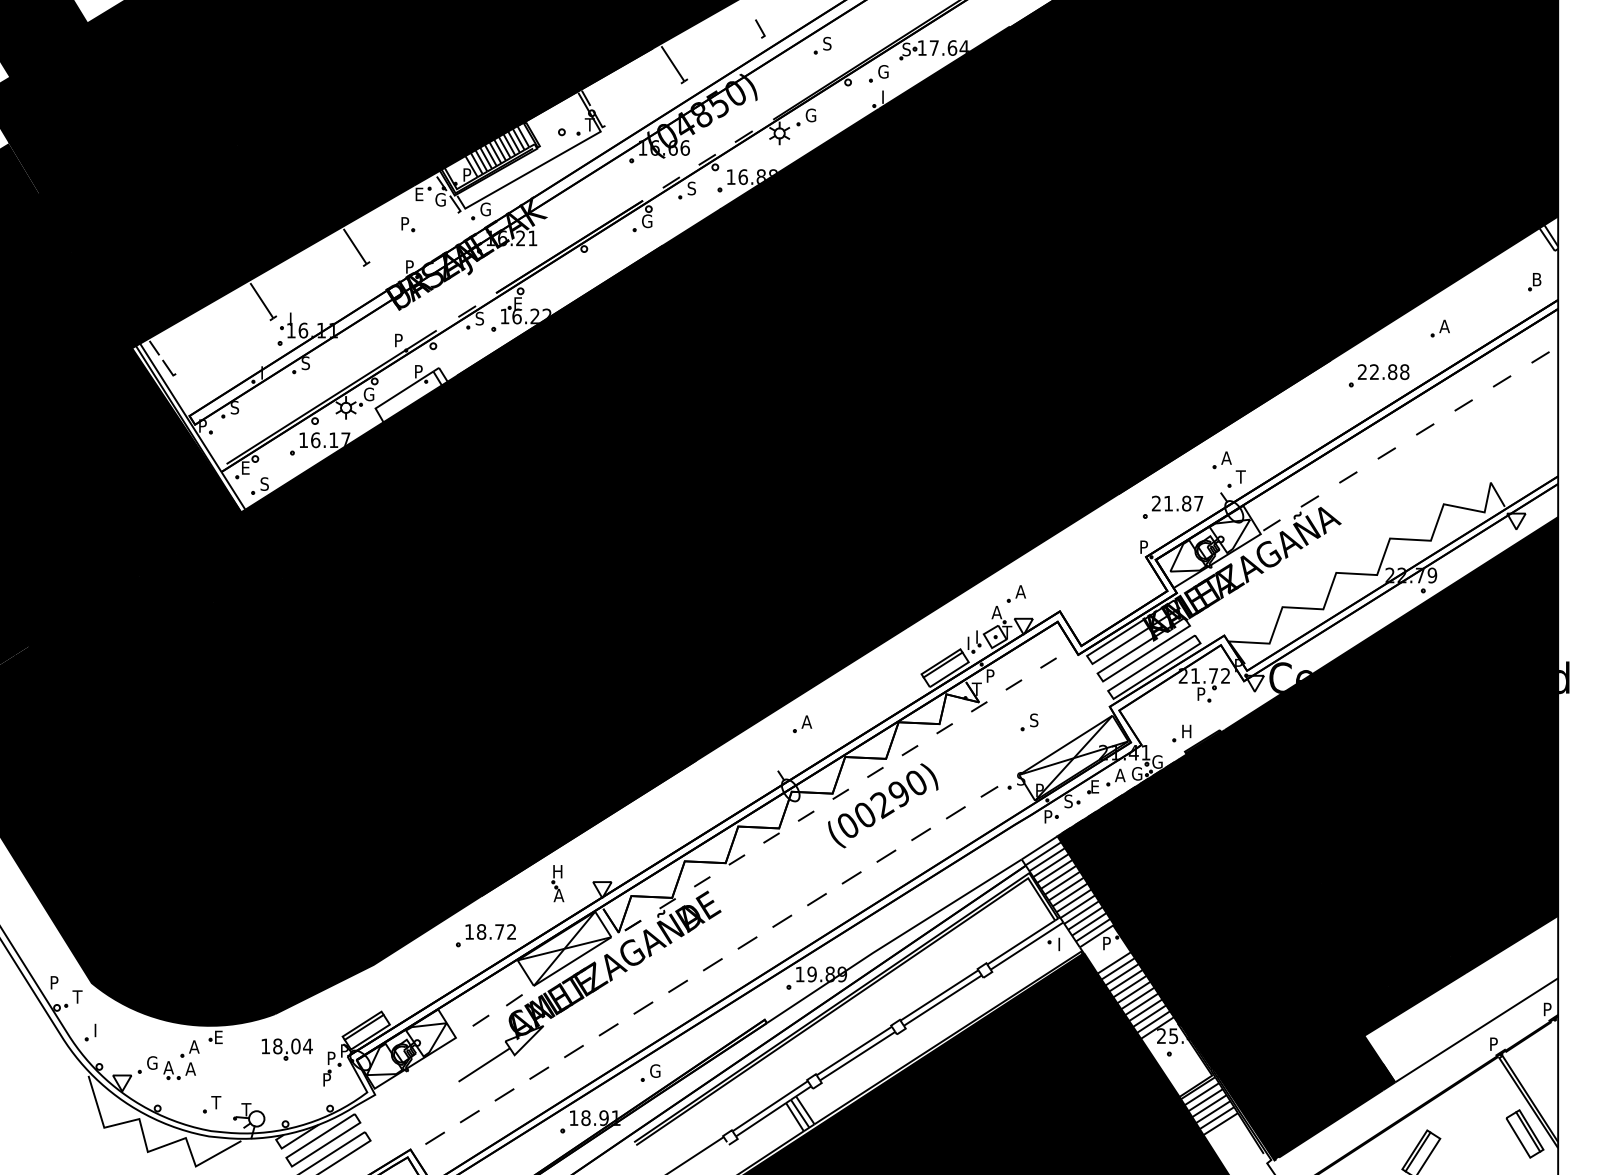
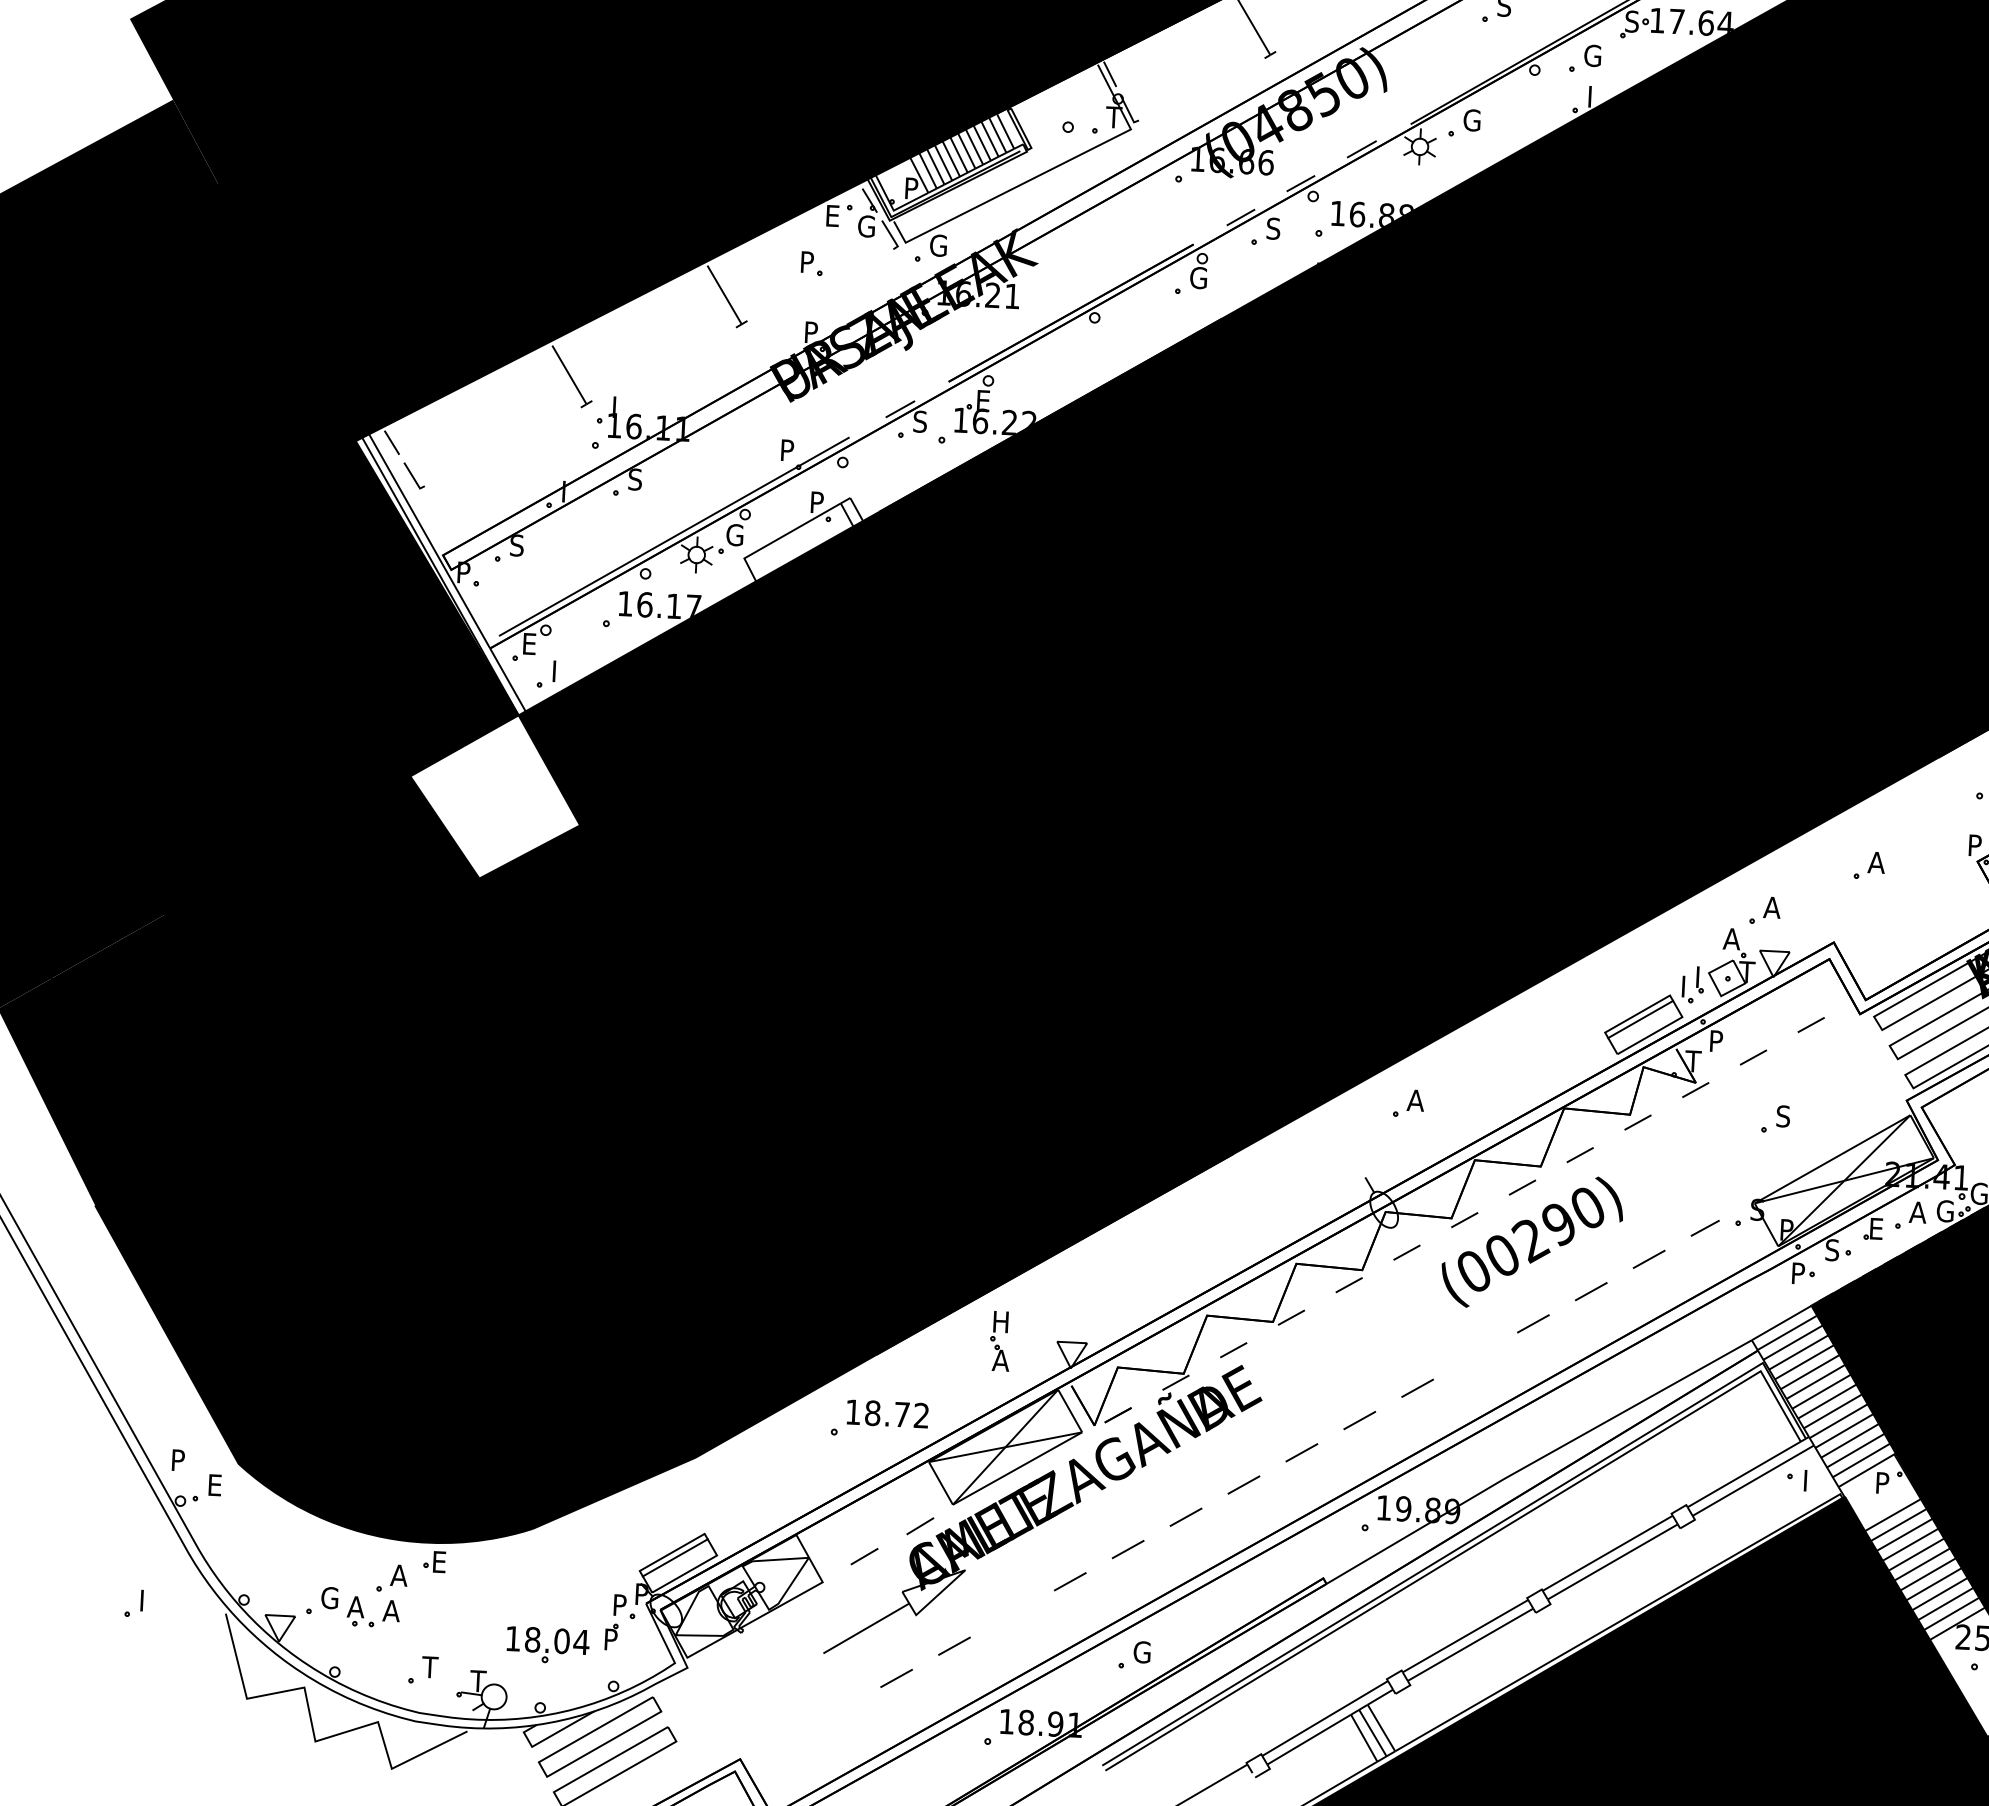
text: (264, 483) -> (558, 670), S -> I
part: (1078, 562) -> (1867, 864), added
fill: (229, 563) -> (495, 796), removed
line: (851, 877) -> (1475, 1355), removed
text: (77, 996) -> (214, 1484), T -> E
part: (90, 1032) -> (133, 1603), moved
part: (286, 1049) -> (546, 1645), moved
line: (573, 1051) -> (1011, 1613), removed
line: (469, 1116) -> (838, 1710), removed
line: (434, 1137) -> (779, 1741), removed

